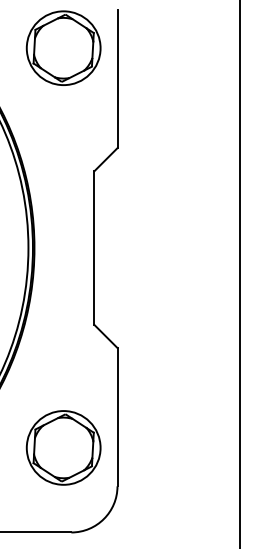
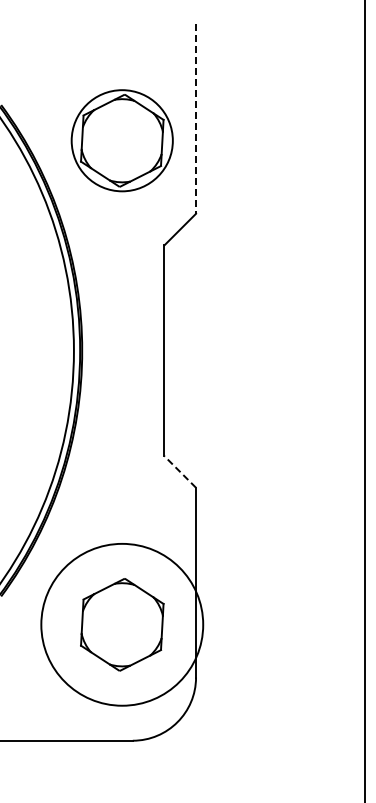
part: (63, 48) -> (121, 140), moved
line: (117, 78) -> (196, 118), solid -> dashed
line: (105, 336) -> (179, 471), solid -> dashed
circle: (63, 447) -> (121, 624), size x1.6

